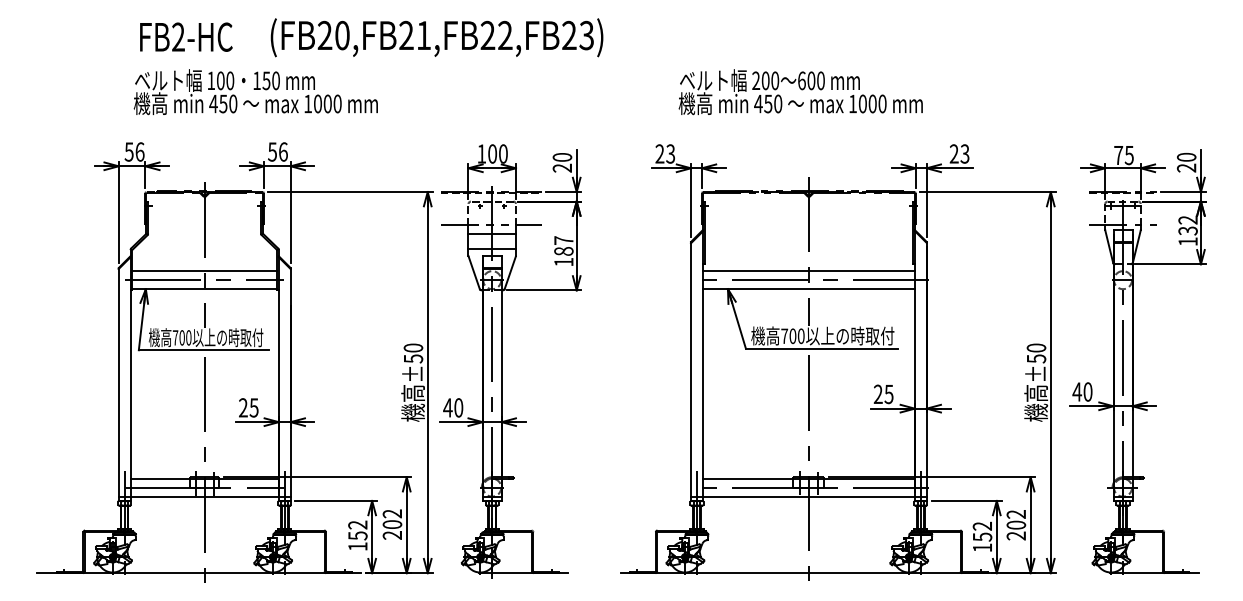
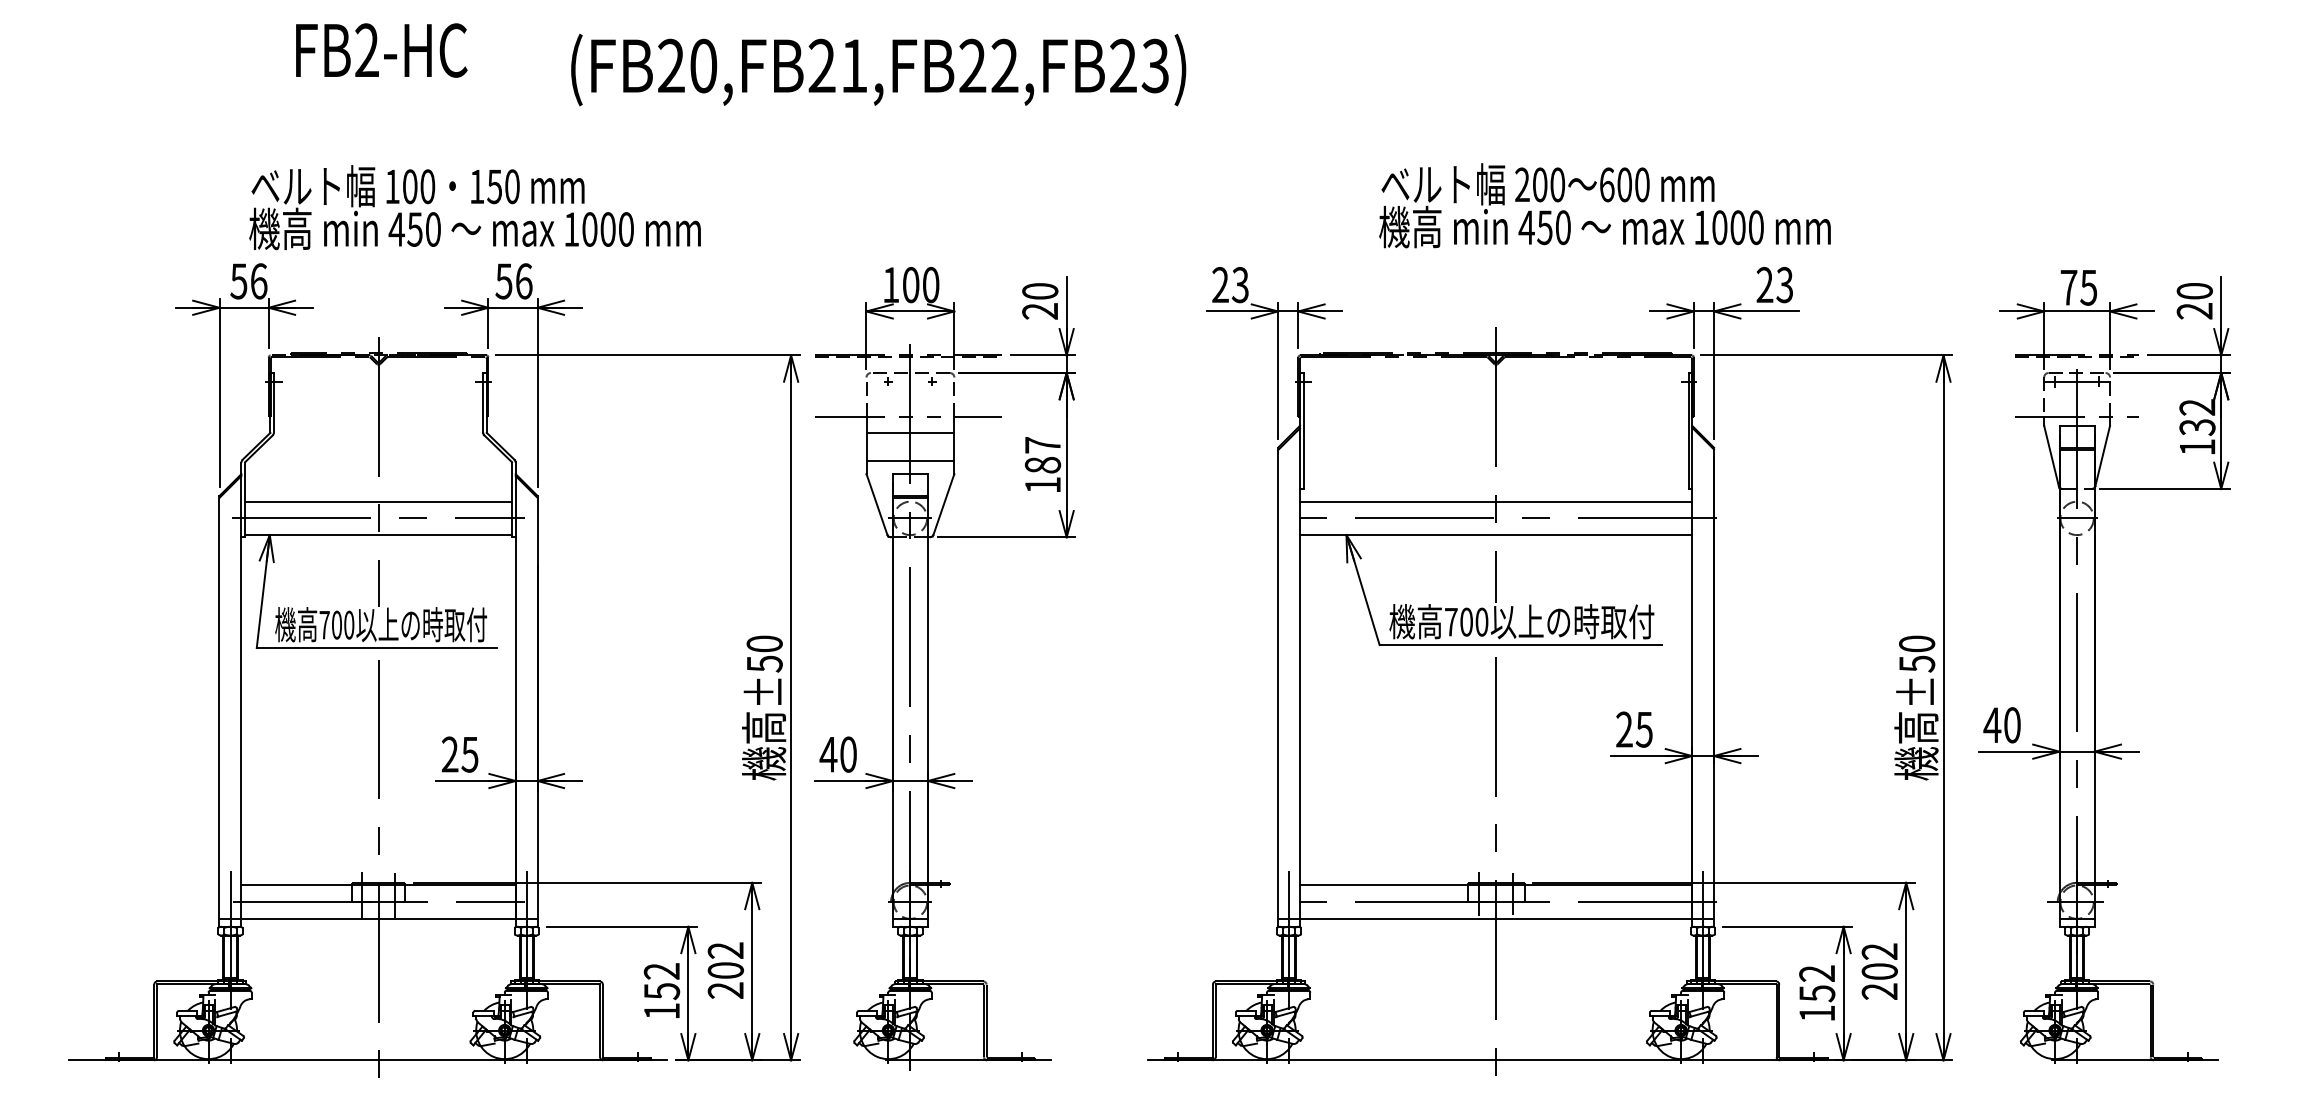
text: (186, 36) -> (381, 49), moved
text: (436, 37) -> (877, 69), moved
text: (255, 92) -> (474, 208), moved
text: (800, 92) -> (1604, 206), moved

